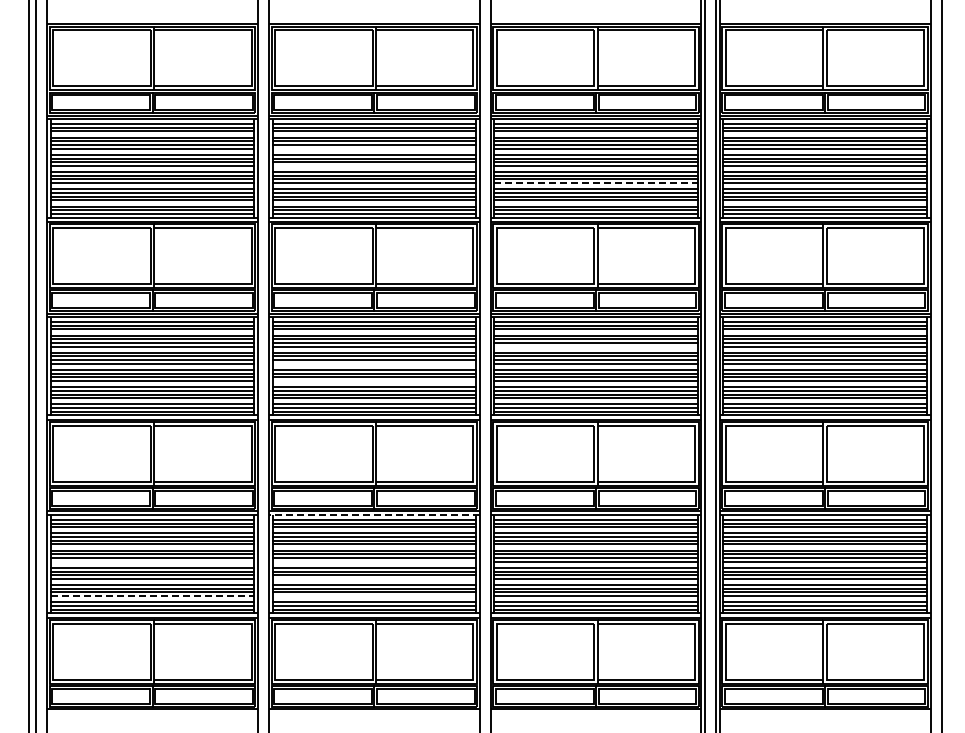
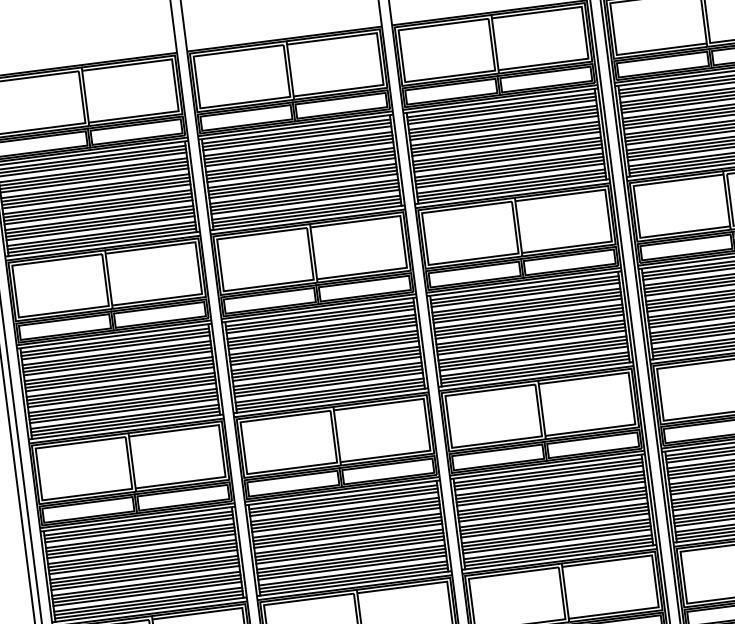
line: (374, 148) -> (299, 154), added
line: (374, 165) -> (301, 169), added
line: (596, 183) -> (508, 160), dashed -> solid
line: (595, 346) -> (527, 310), added
line: (374, 363) -> (324, 352), added
line: (374, 380) -> (326, 368), added
line: (373, 515) -> (341, 493), dashed -> solid
line: (152, 561) -> (143, 561), added
line: (374, 561) -> (348, 535), added
line: (374, 578) -> (350, 551), added
line: (152, 596) -> (147, 594), dashed -> solid
line: (374, 596) -> (352, 568), added

